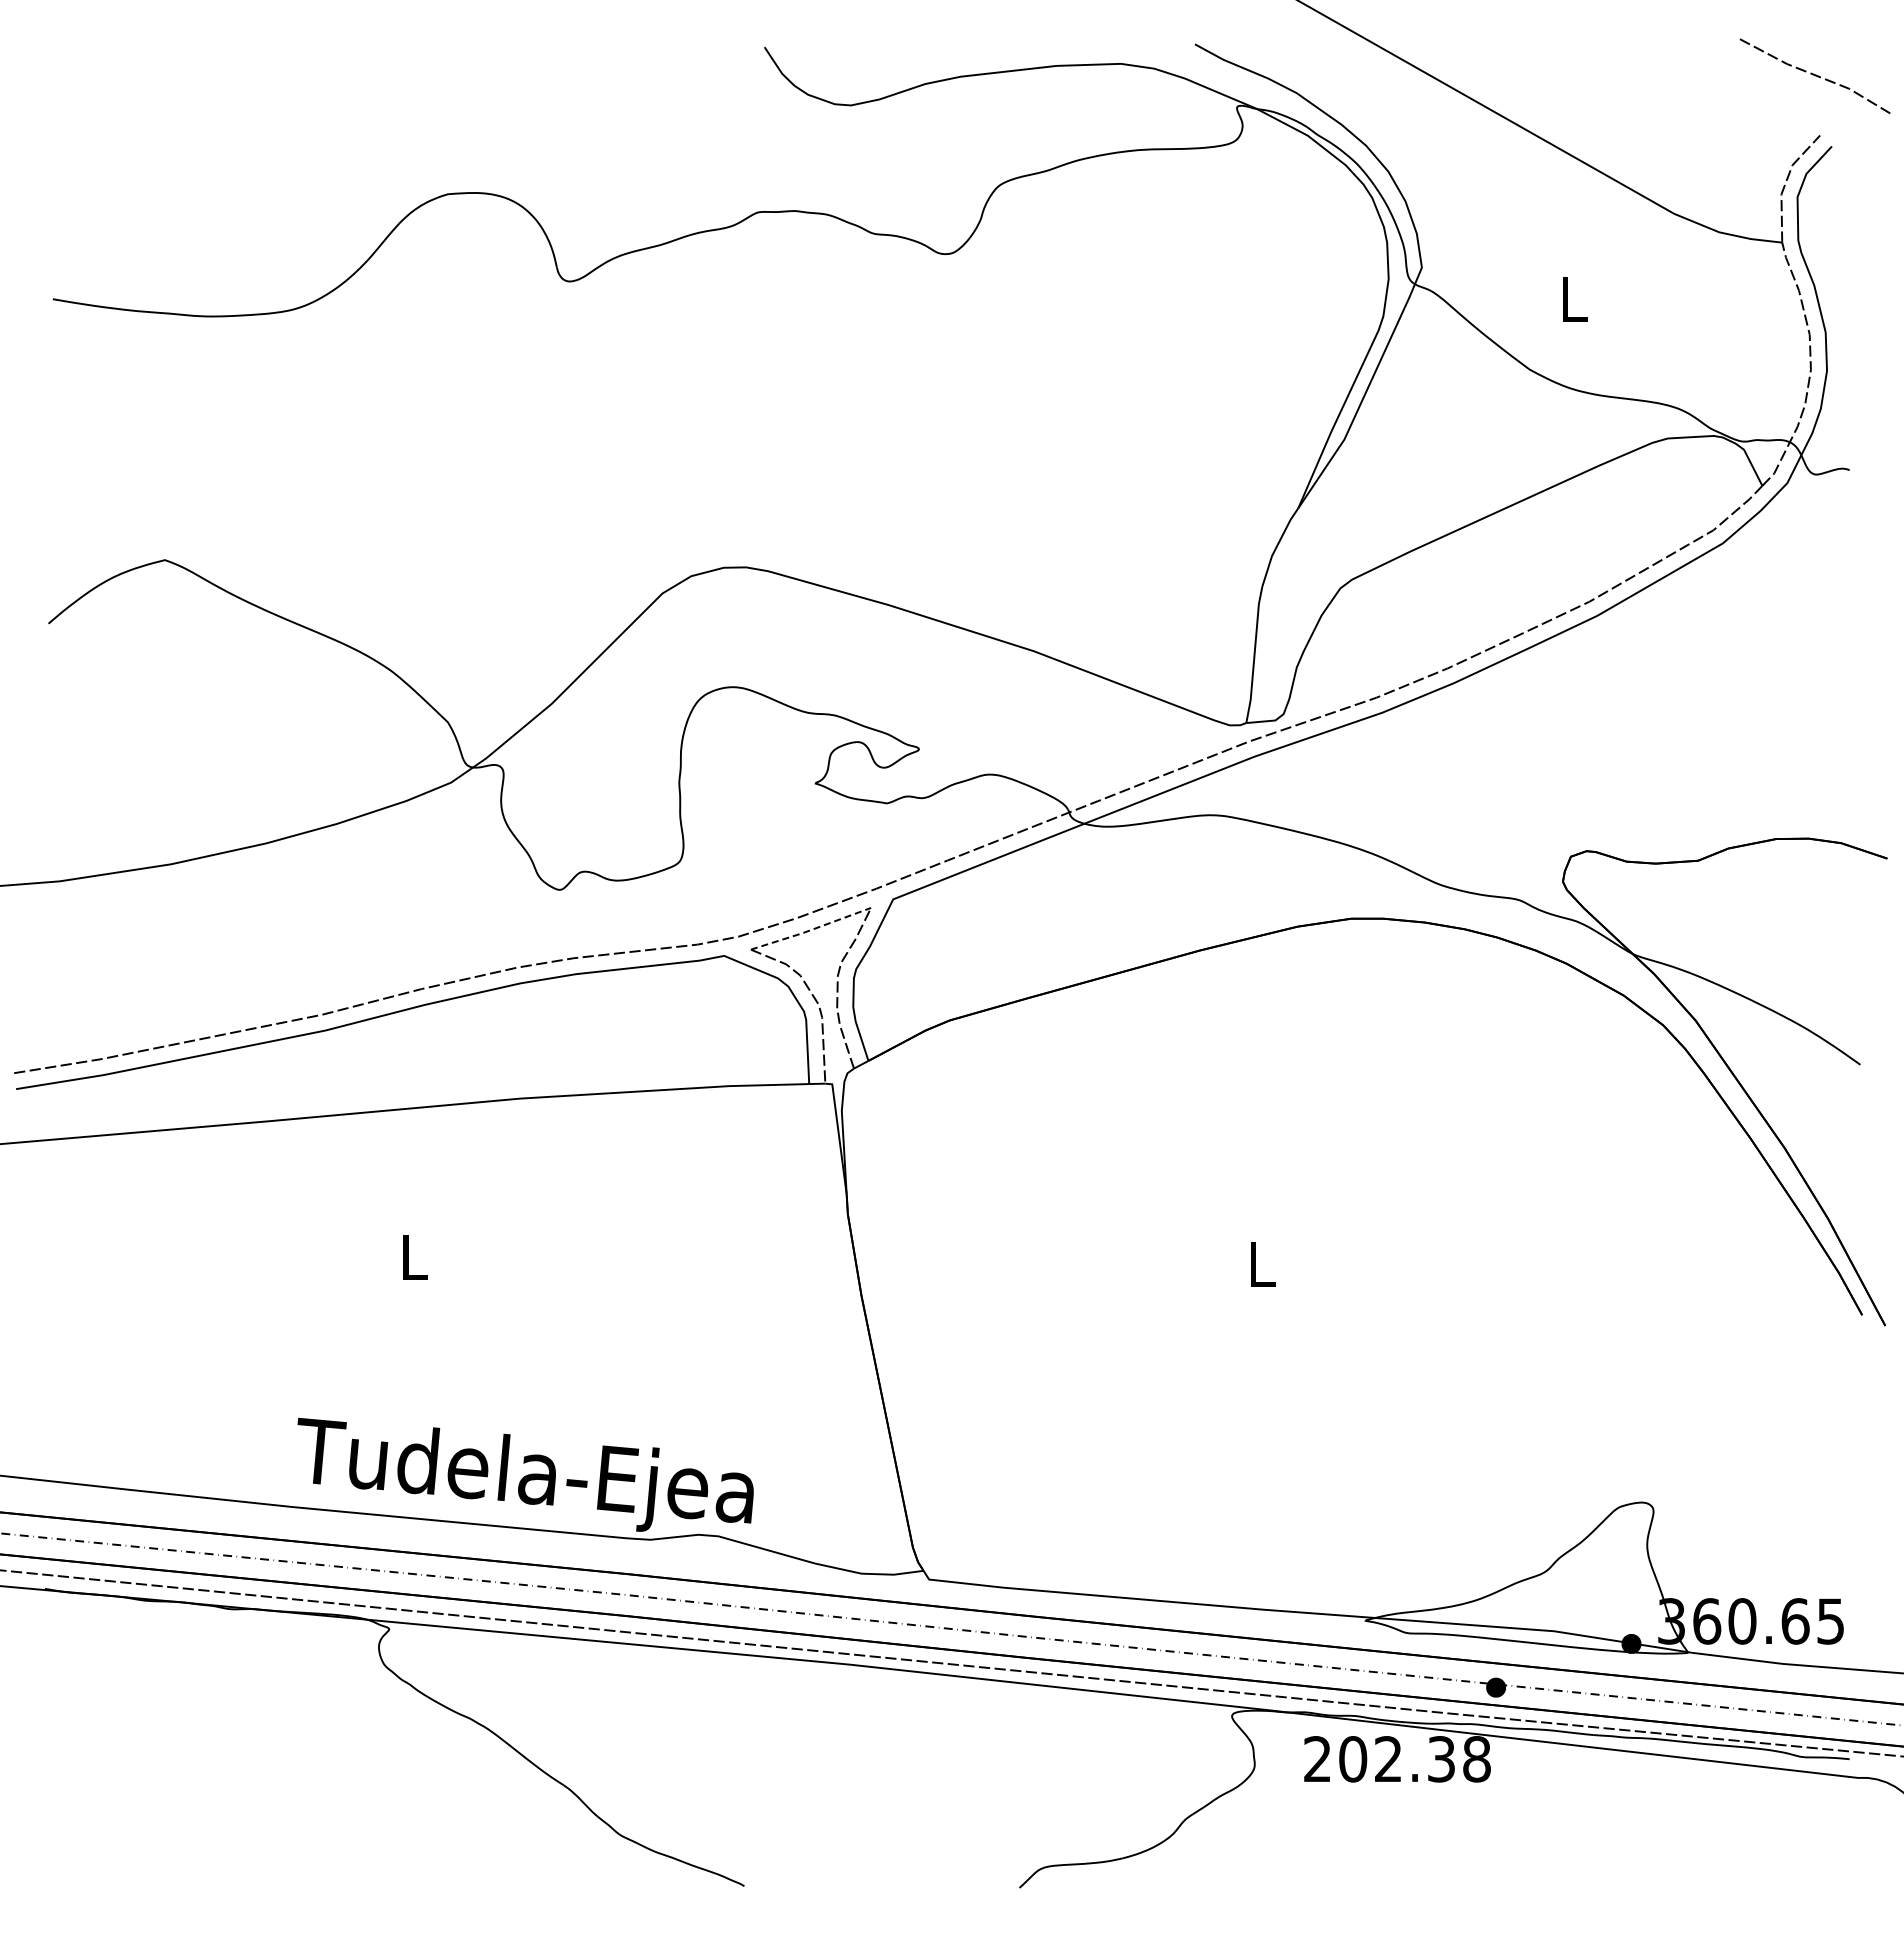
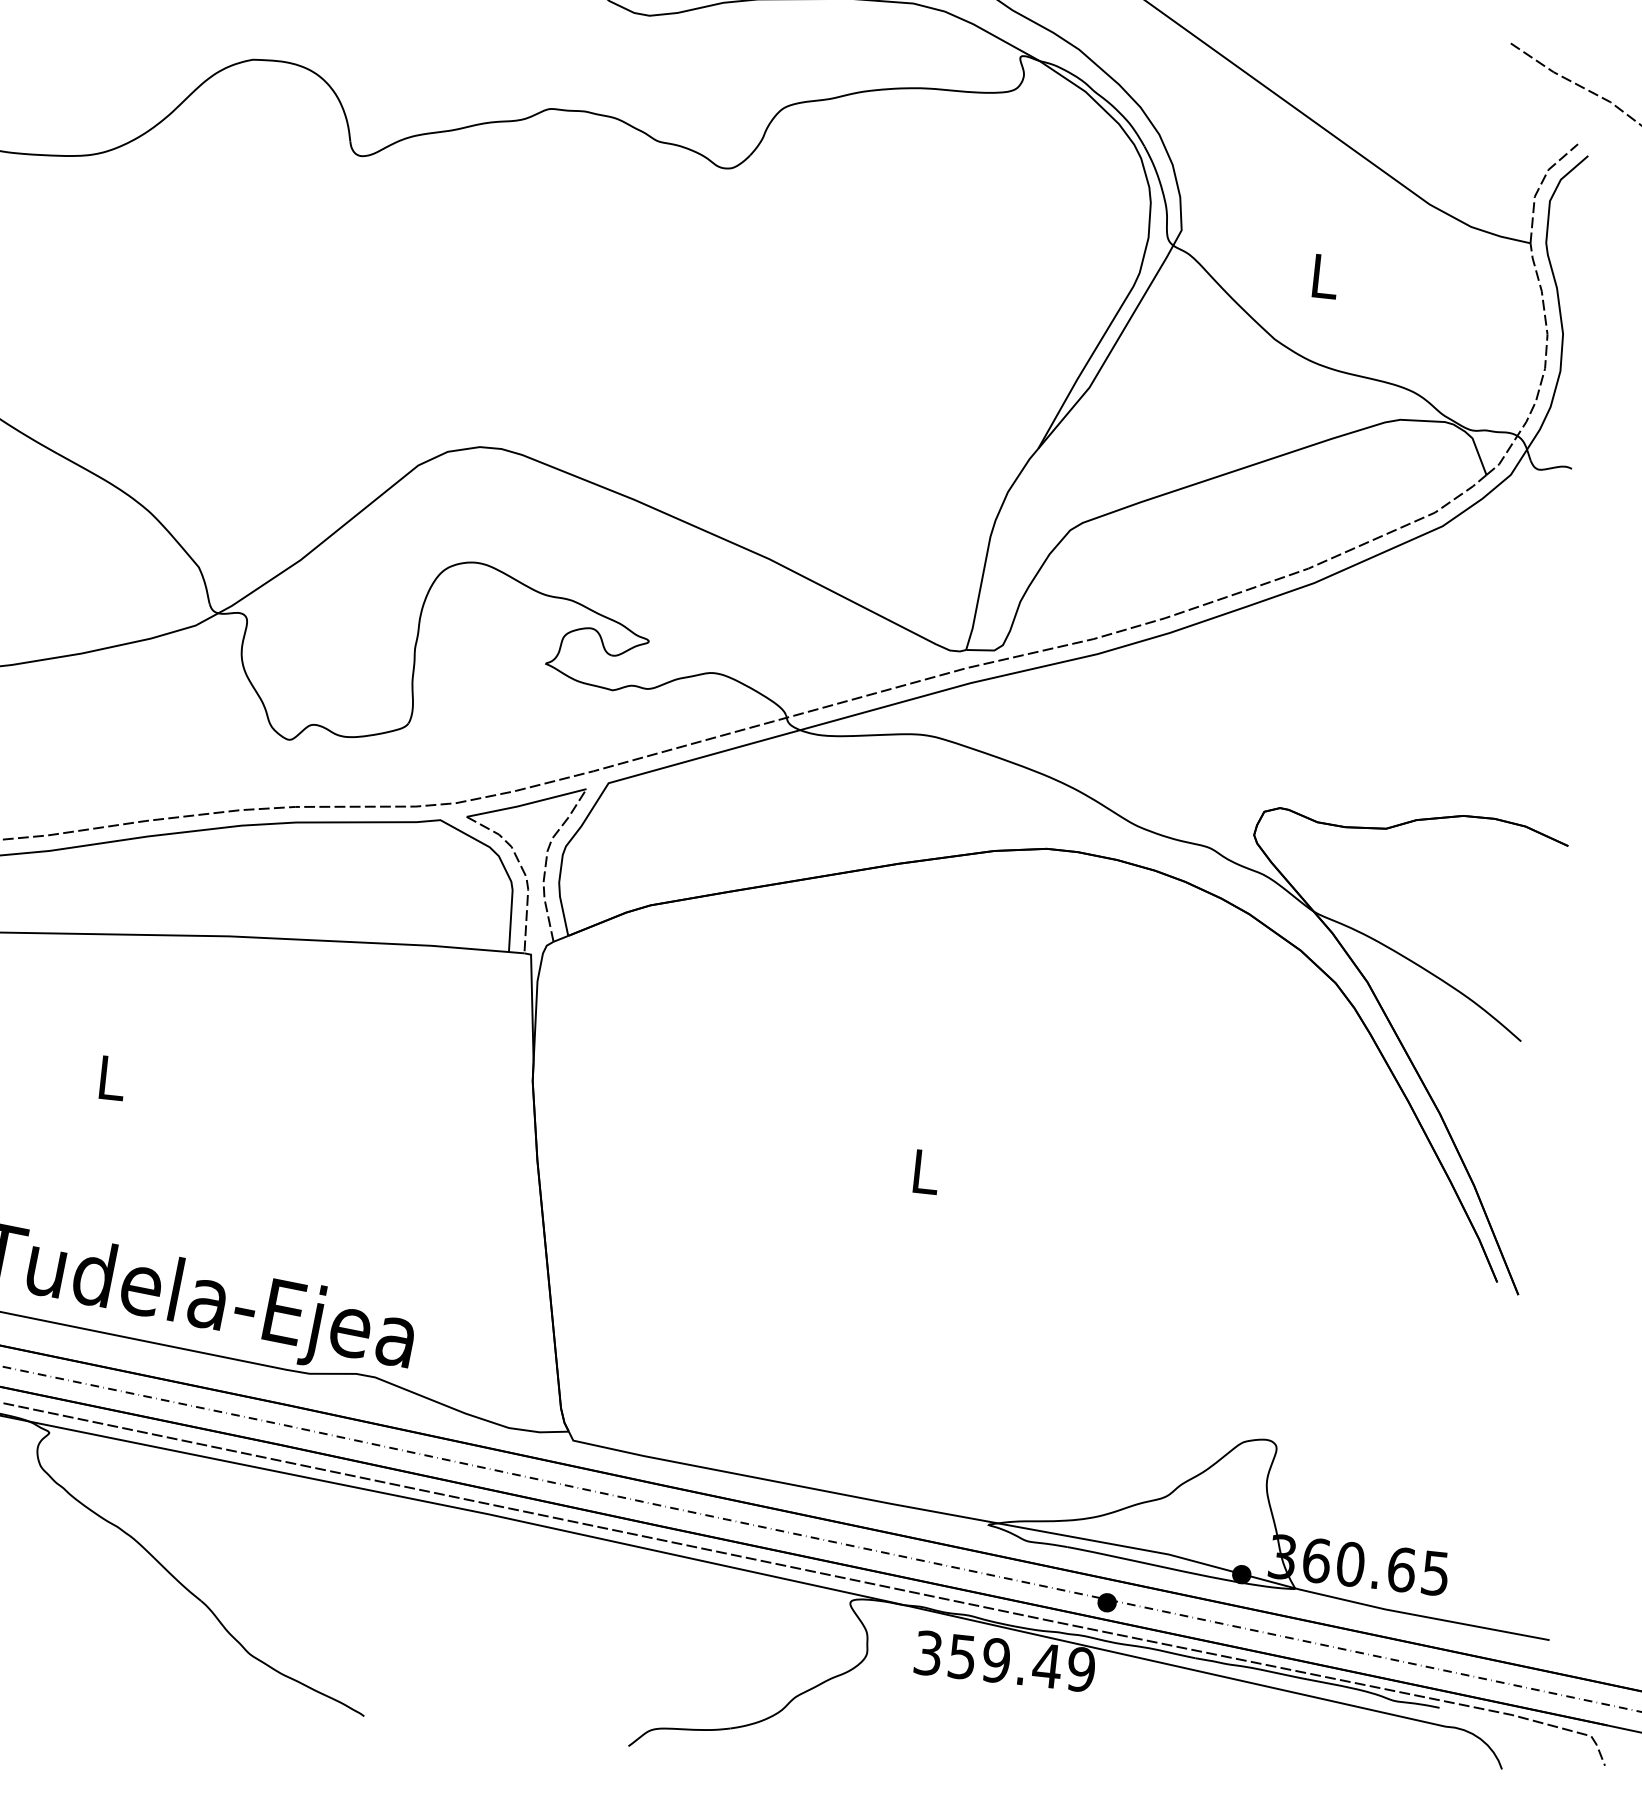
line: (811, 929) -> (527, 803), dashed -> solid
text: (1397, 1759) -> (1004, 1661), 202.38 -> 359.49

